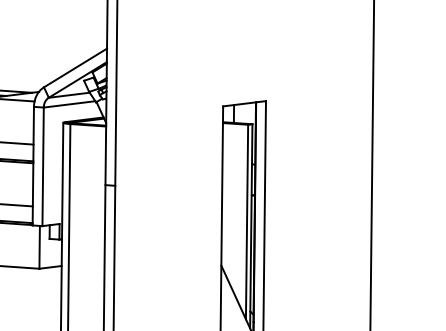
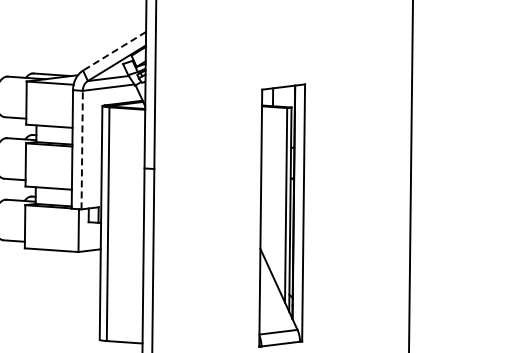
line: (75, 68) -> (114, 51), solid -> dashed
line: (43, 166) -> (82, 149), solid -> dashed

